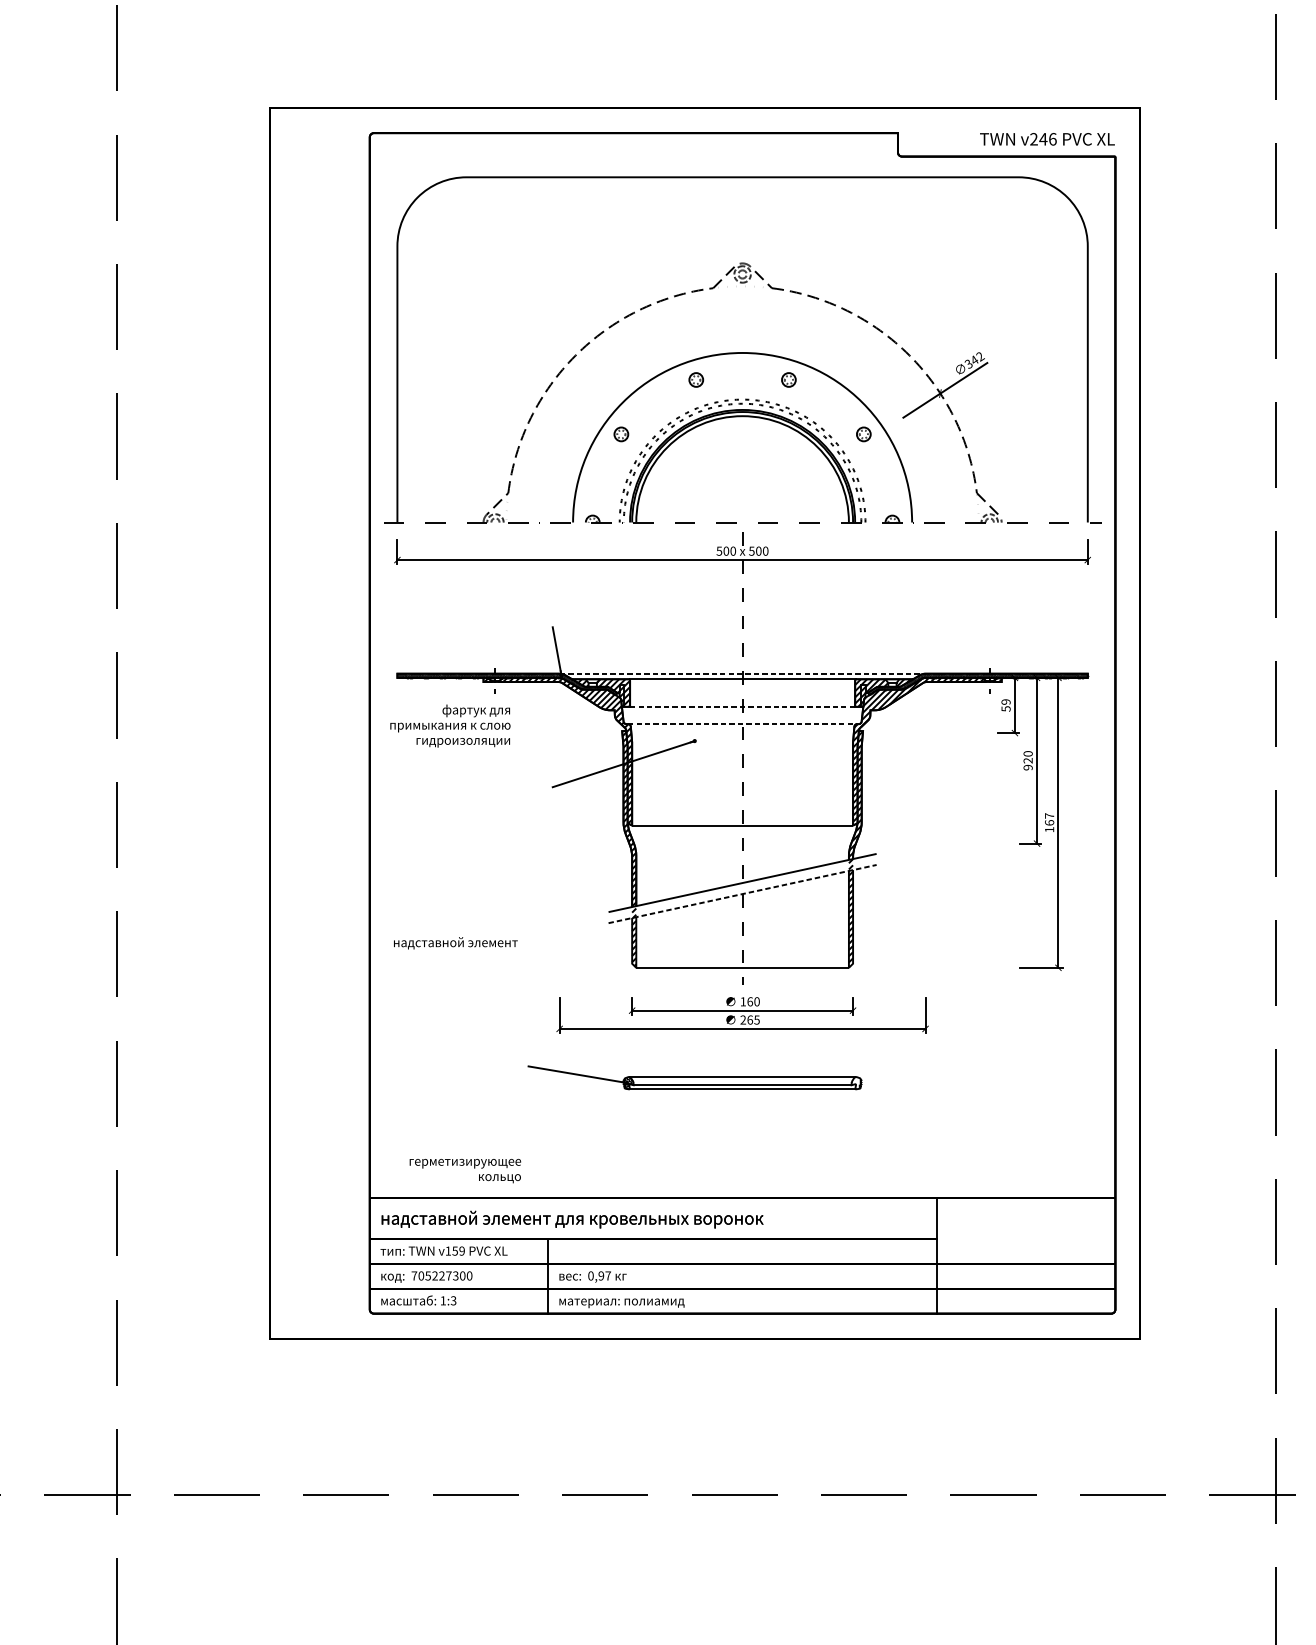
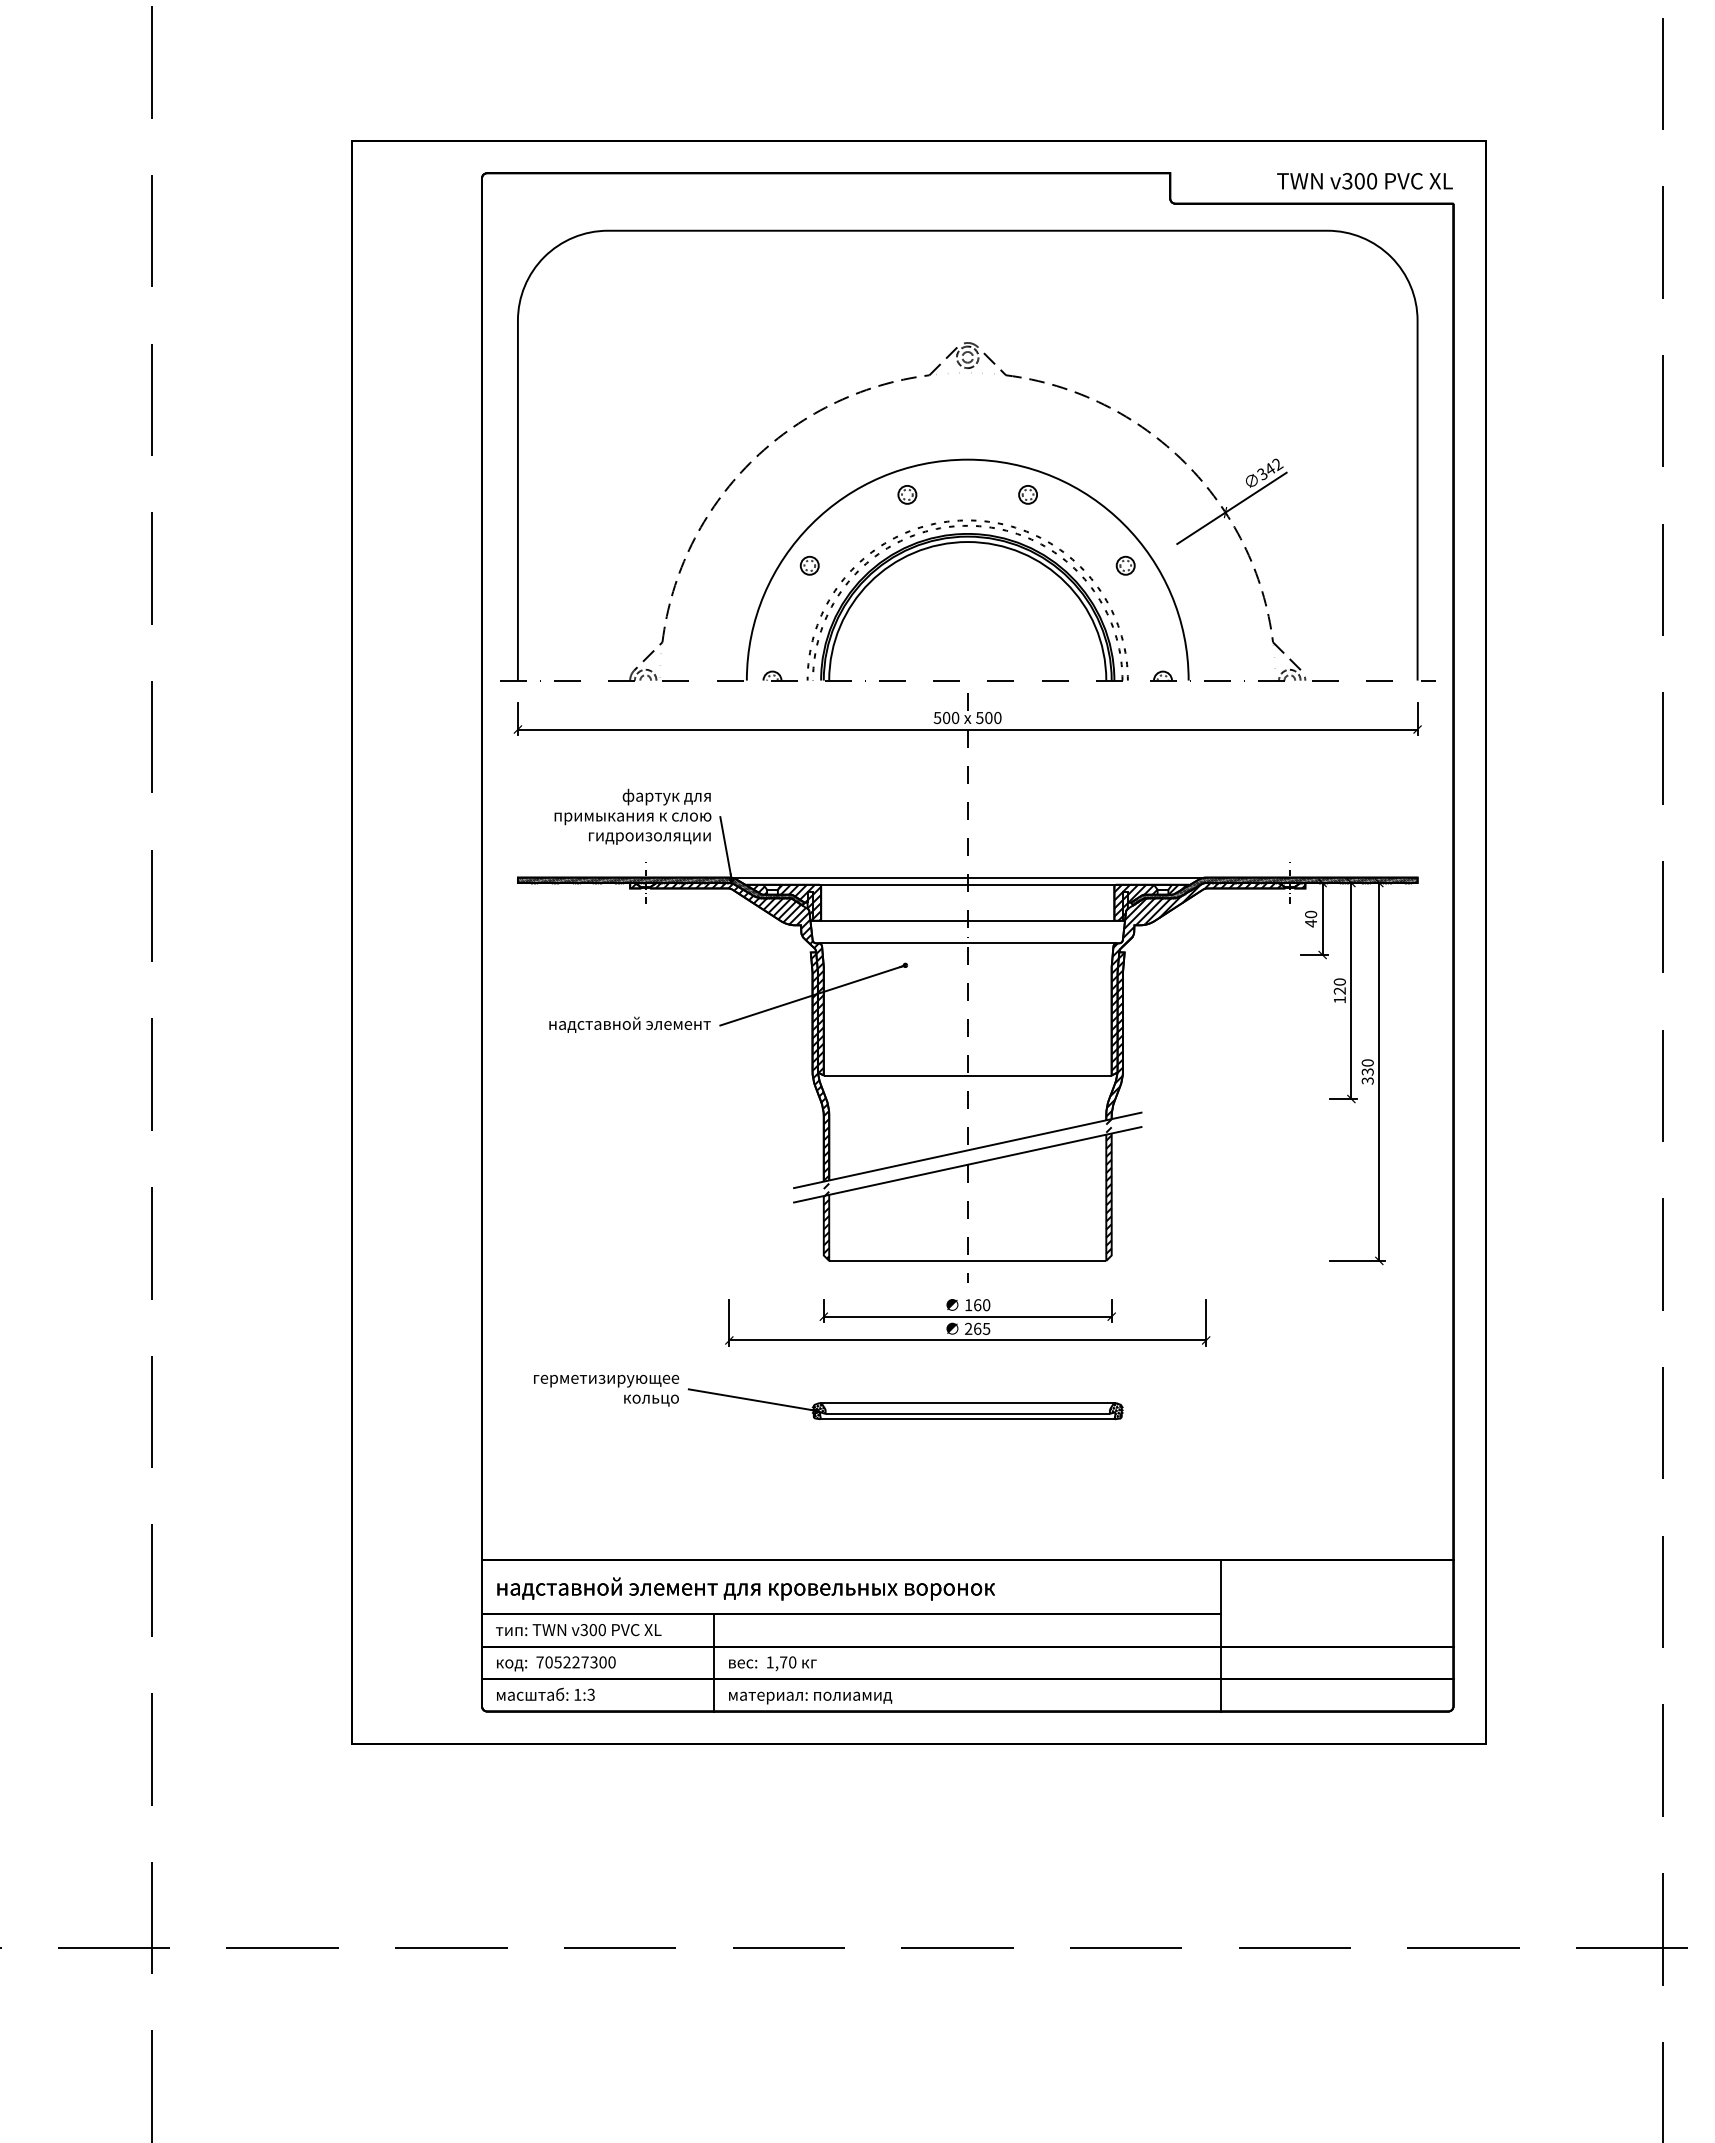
text: (1043, 139) -> (1359, 181), v246 -> v300
line: (743, 673) -> (968, 877), dashed -> solid
text: (1006, 705) -> (1311, 918), 59 -> 40
line: (742, 706) -> (967, 920), dashed -> solid
line: (743, 724) -> (968, 943), dashed -> solid
text: (450, 725) -> (632, 816), moved
text: (1027, 767) -> (1339, 999), 920 -> 120
text: (1049, 822) -> (1367, 1071), 167 -> 330
line: (742, 893) -> (967, 1164), dashed -> solid
text: (455, 942) -> (629, 1024), moved
hatch: (855, 1082) -> (1115, 1410), added
text: (465, 1170) -> (606, 1390), moved
text: (454, 1251) -> (592, 1630), v159 -> v300
text: (599, 1276) -> (781, 1662), 0,97 -> 1,70

